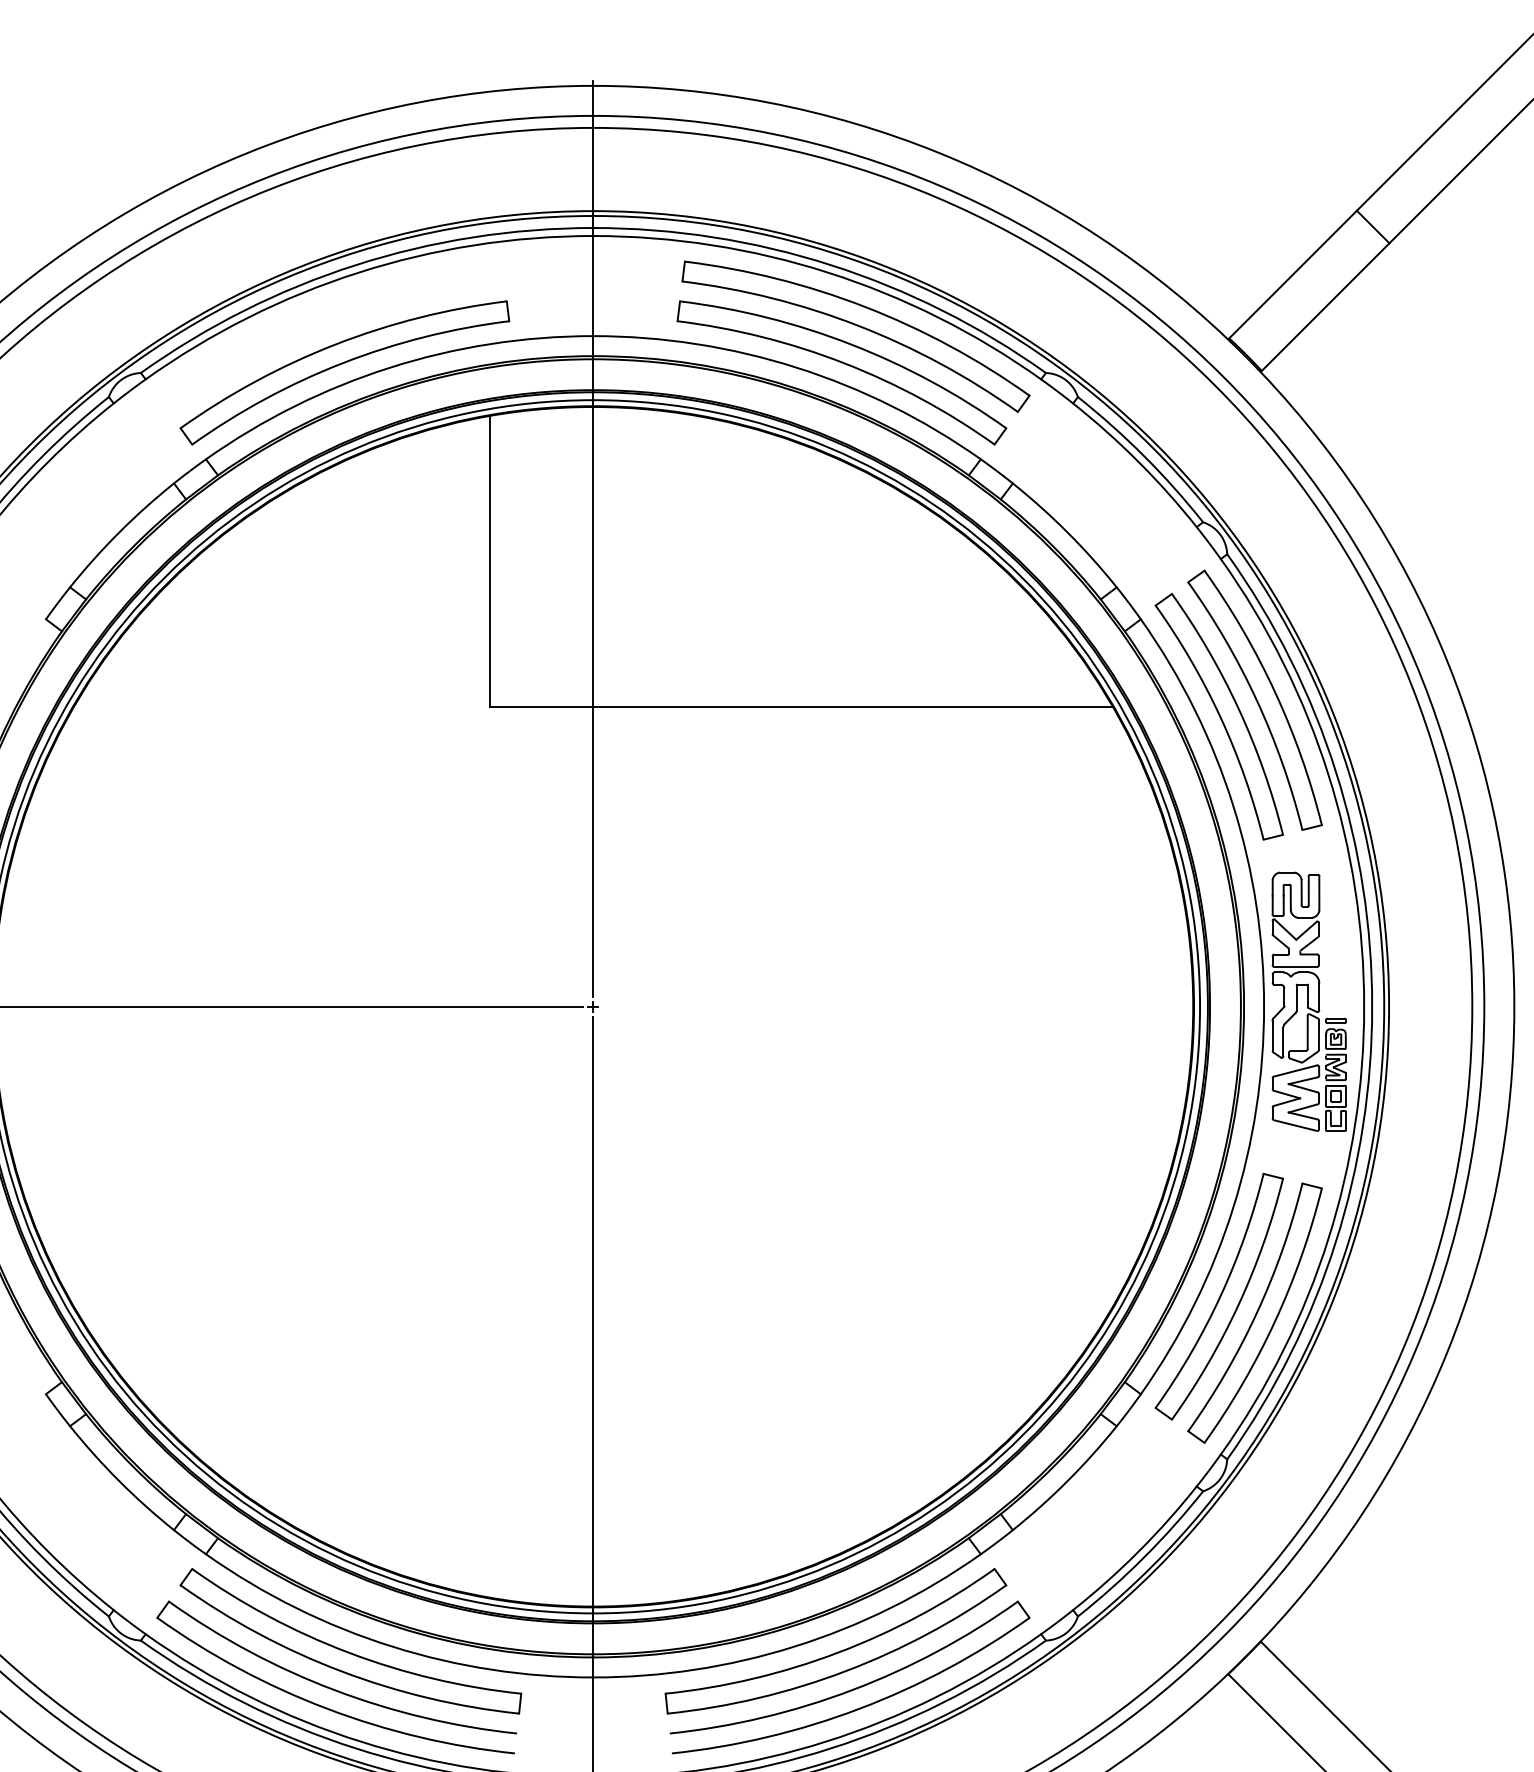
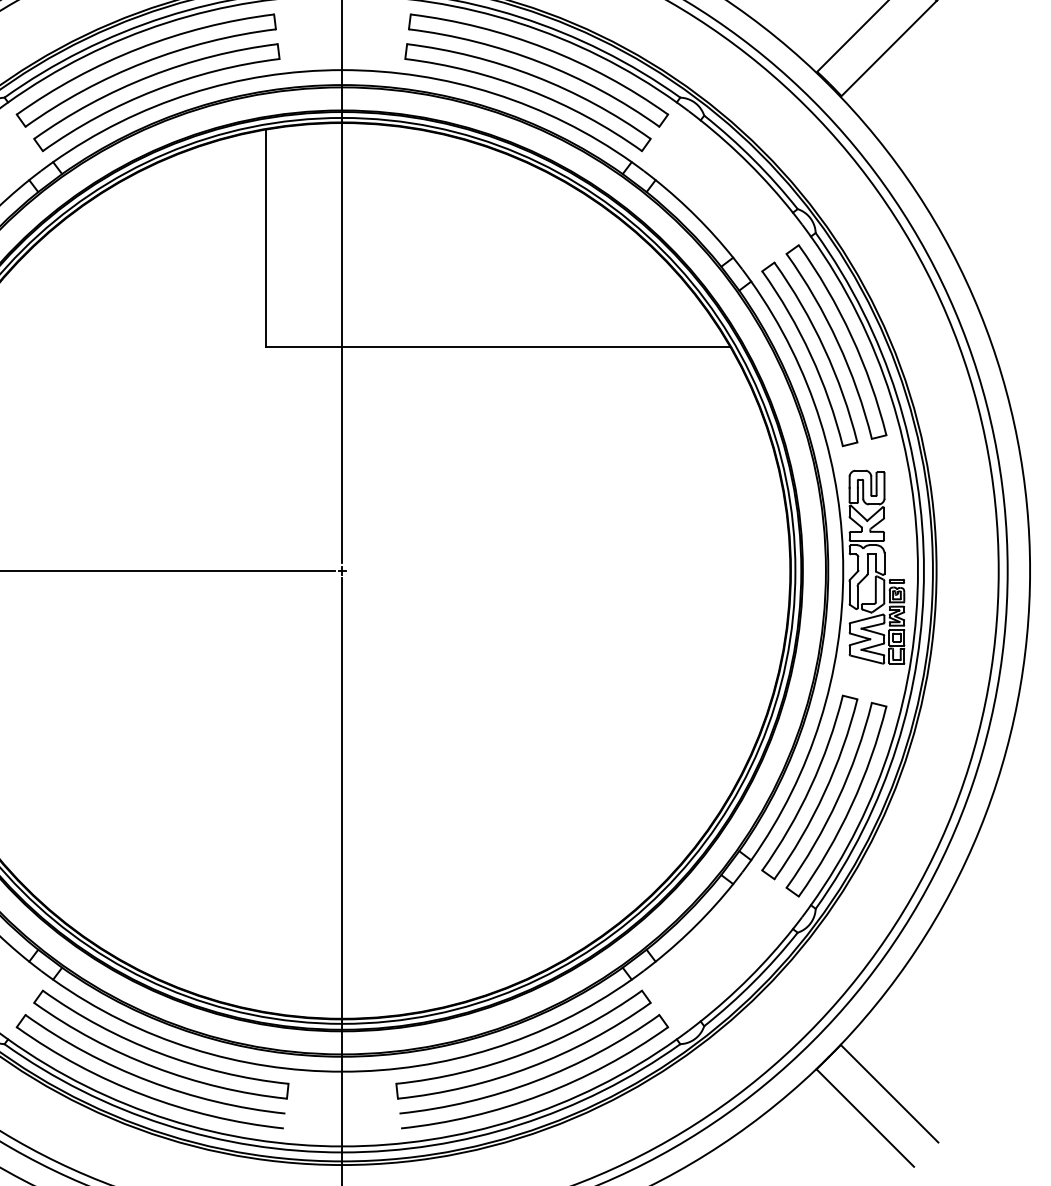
part: (327, 327) -> (143, 63), added

